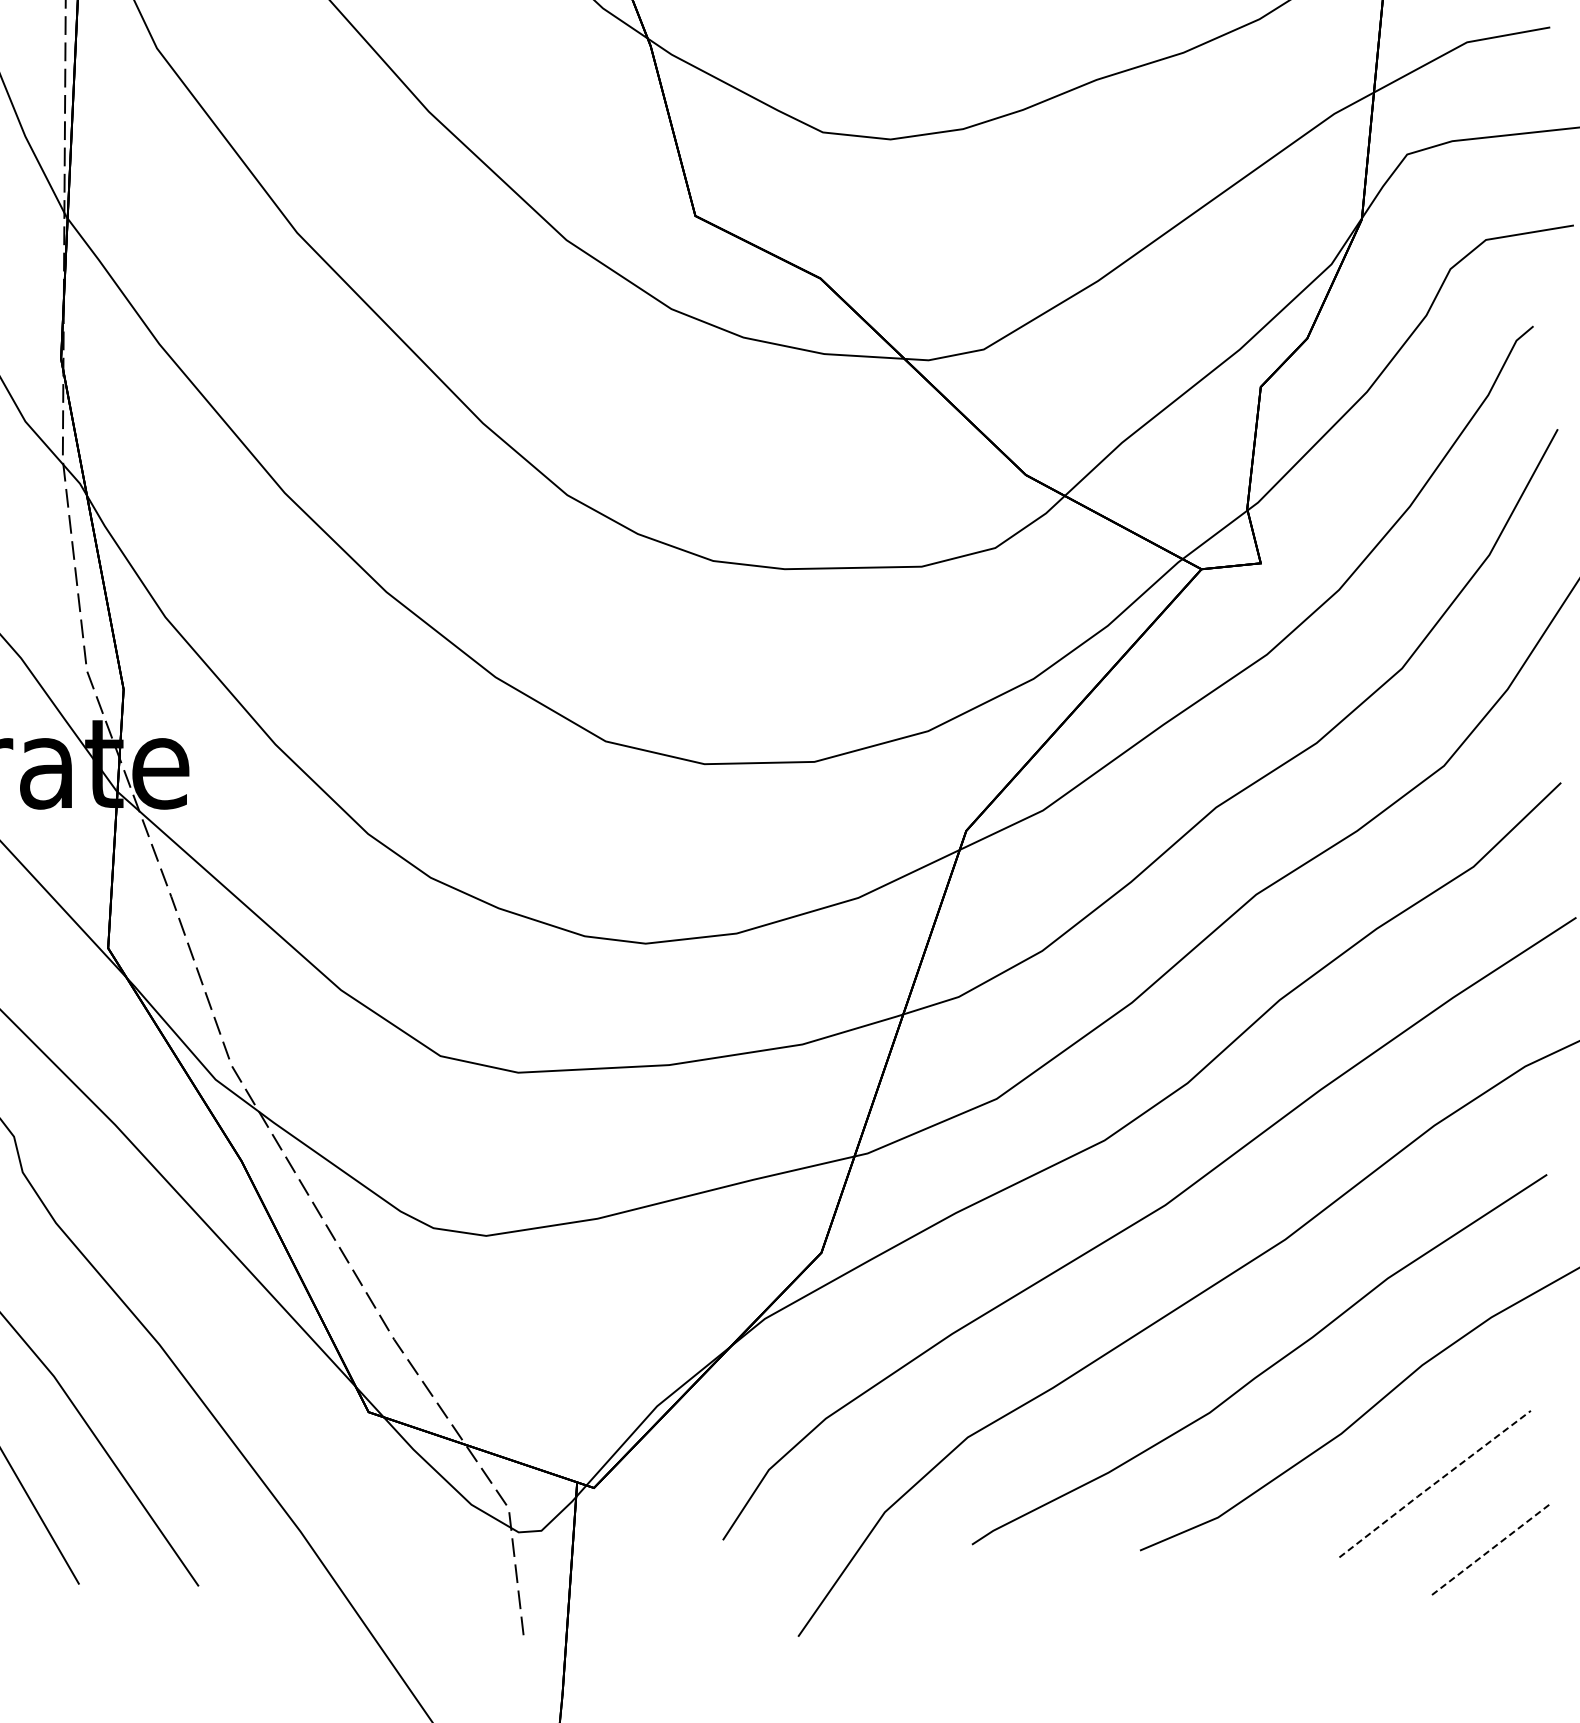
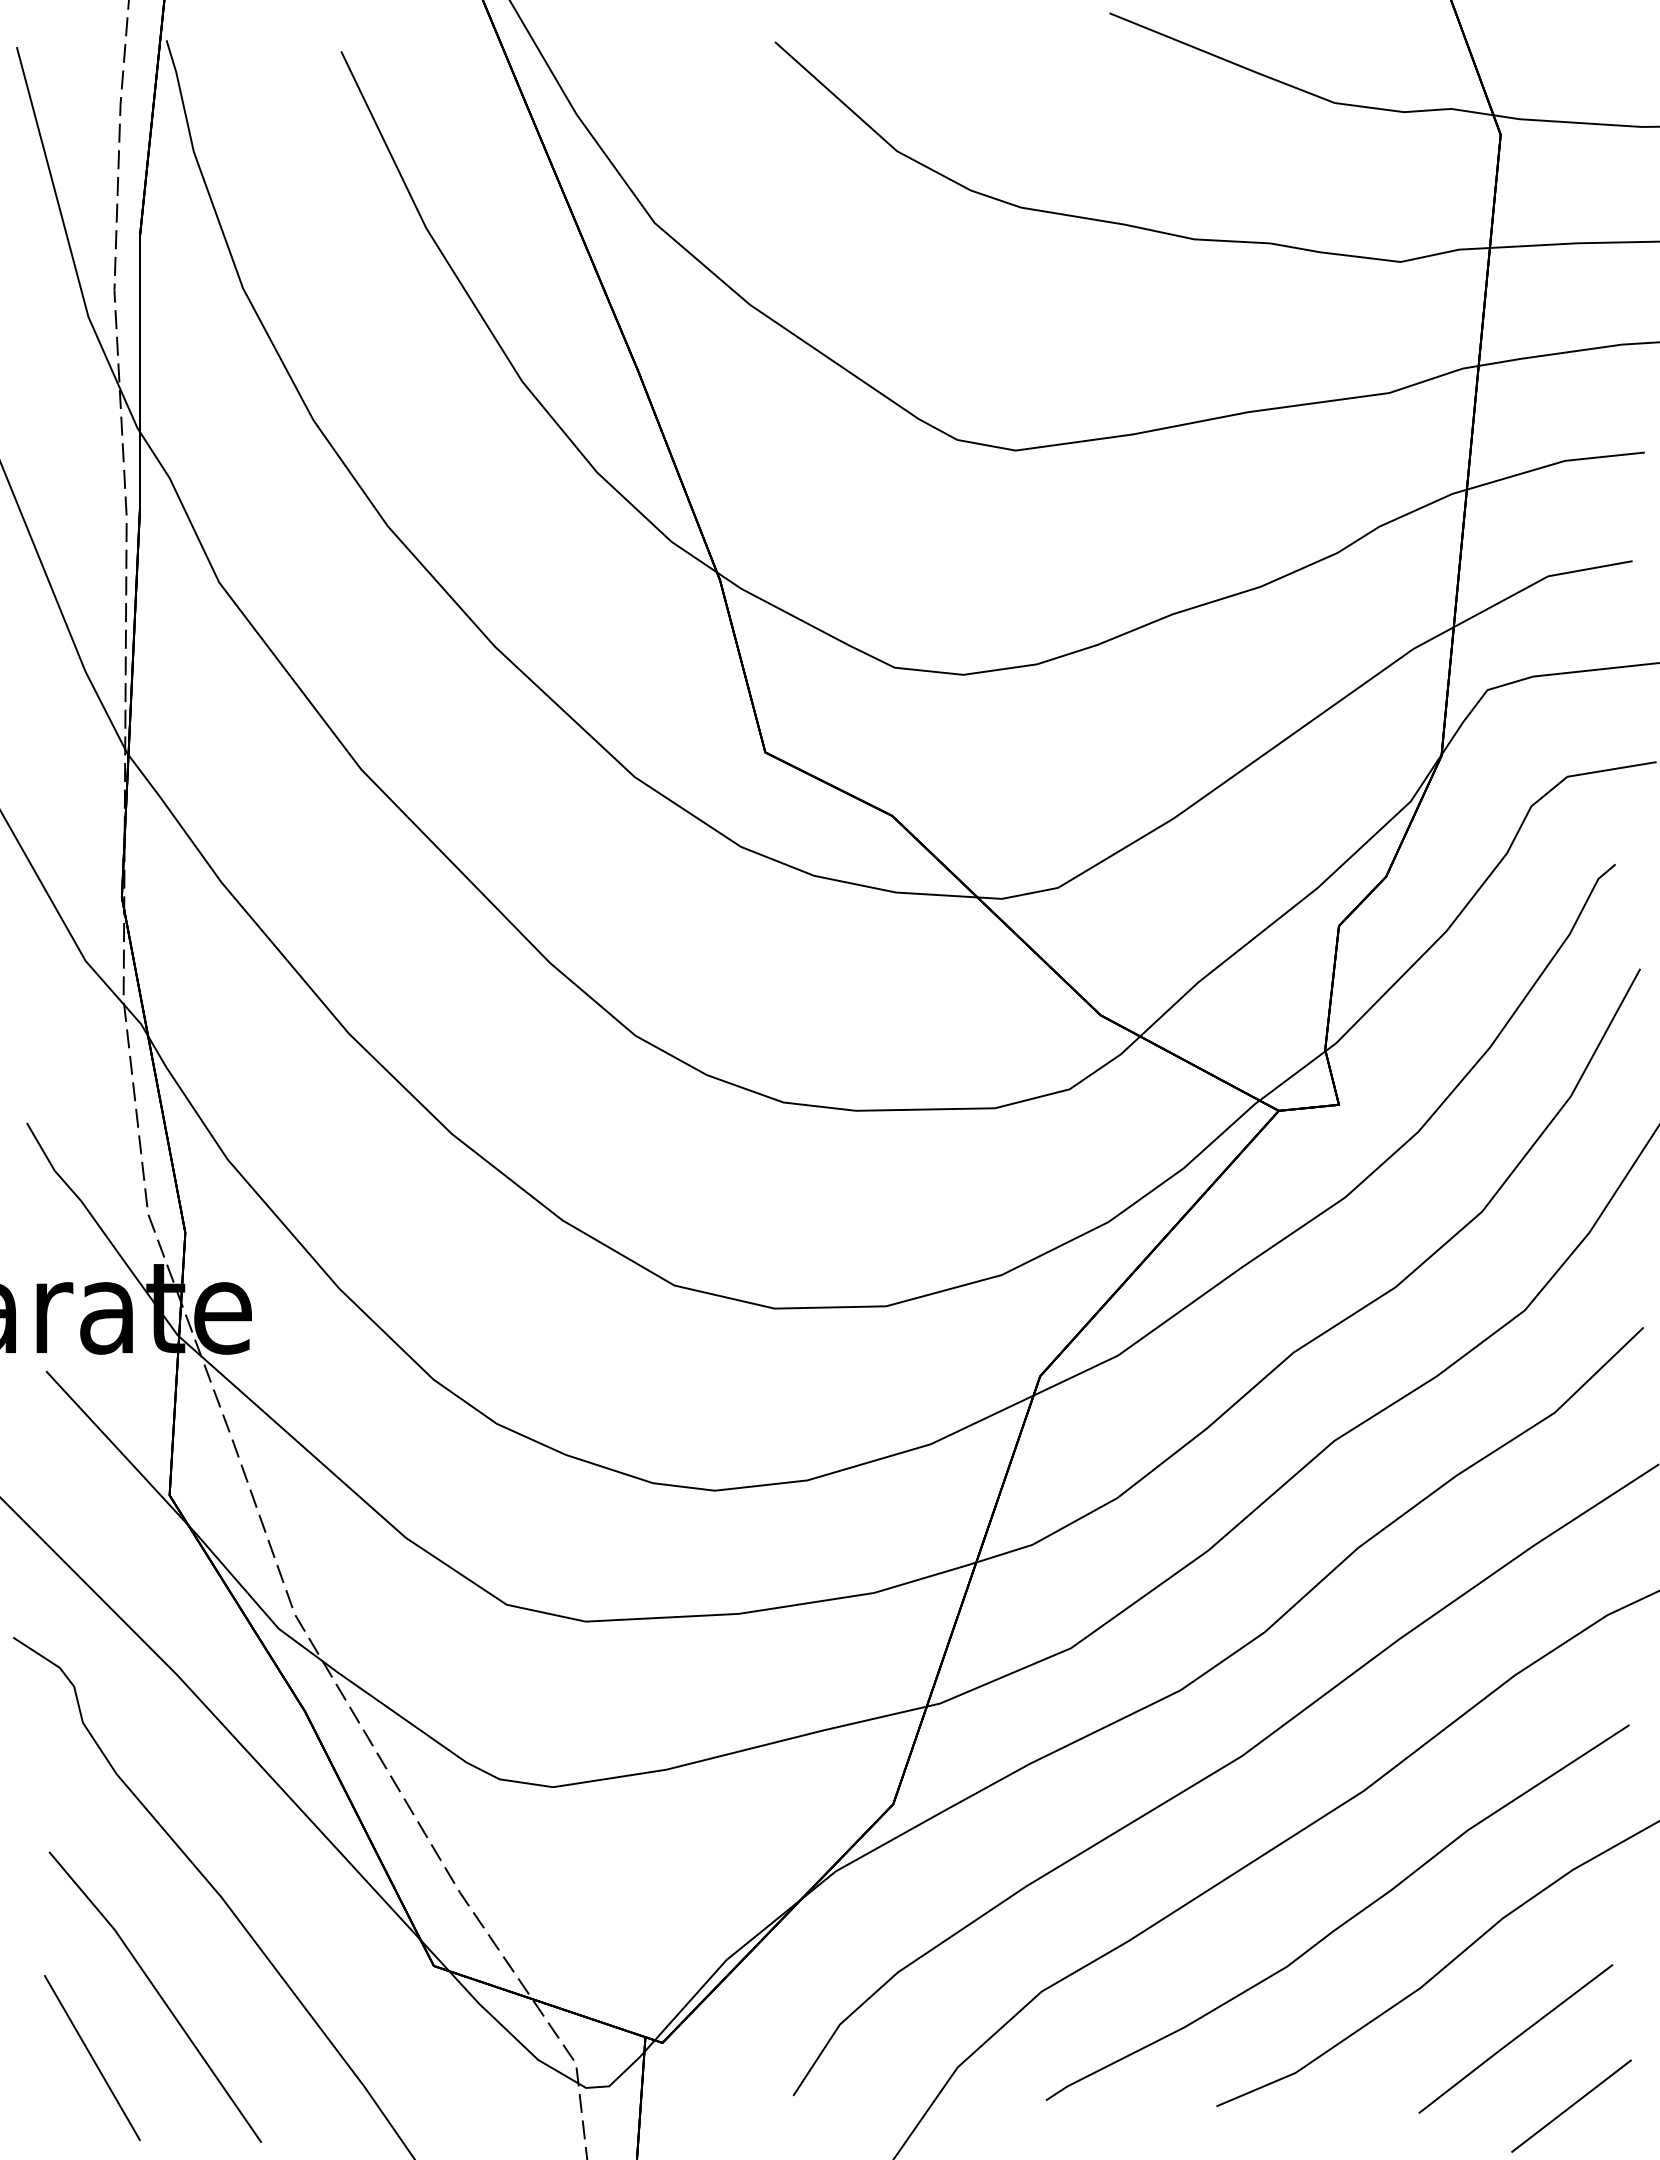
line: (1434, 1483) -> (1515, 2038), dashed -> solid
line: (1490, 1550) -> (1571, 2106), dashed -> solid

